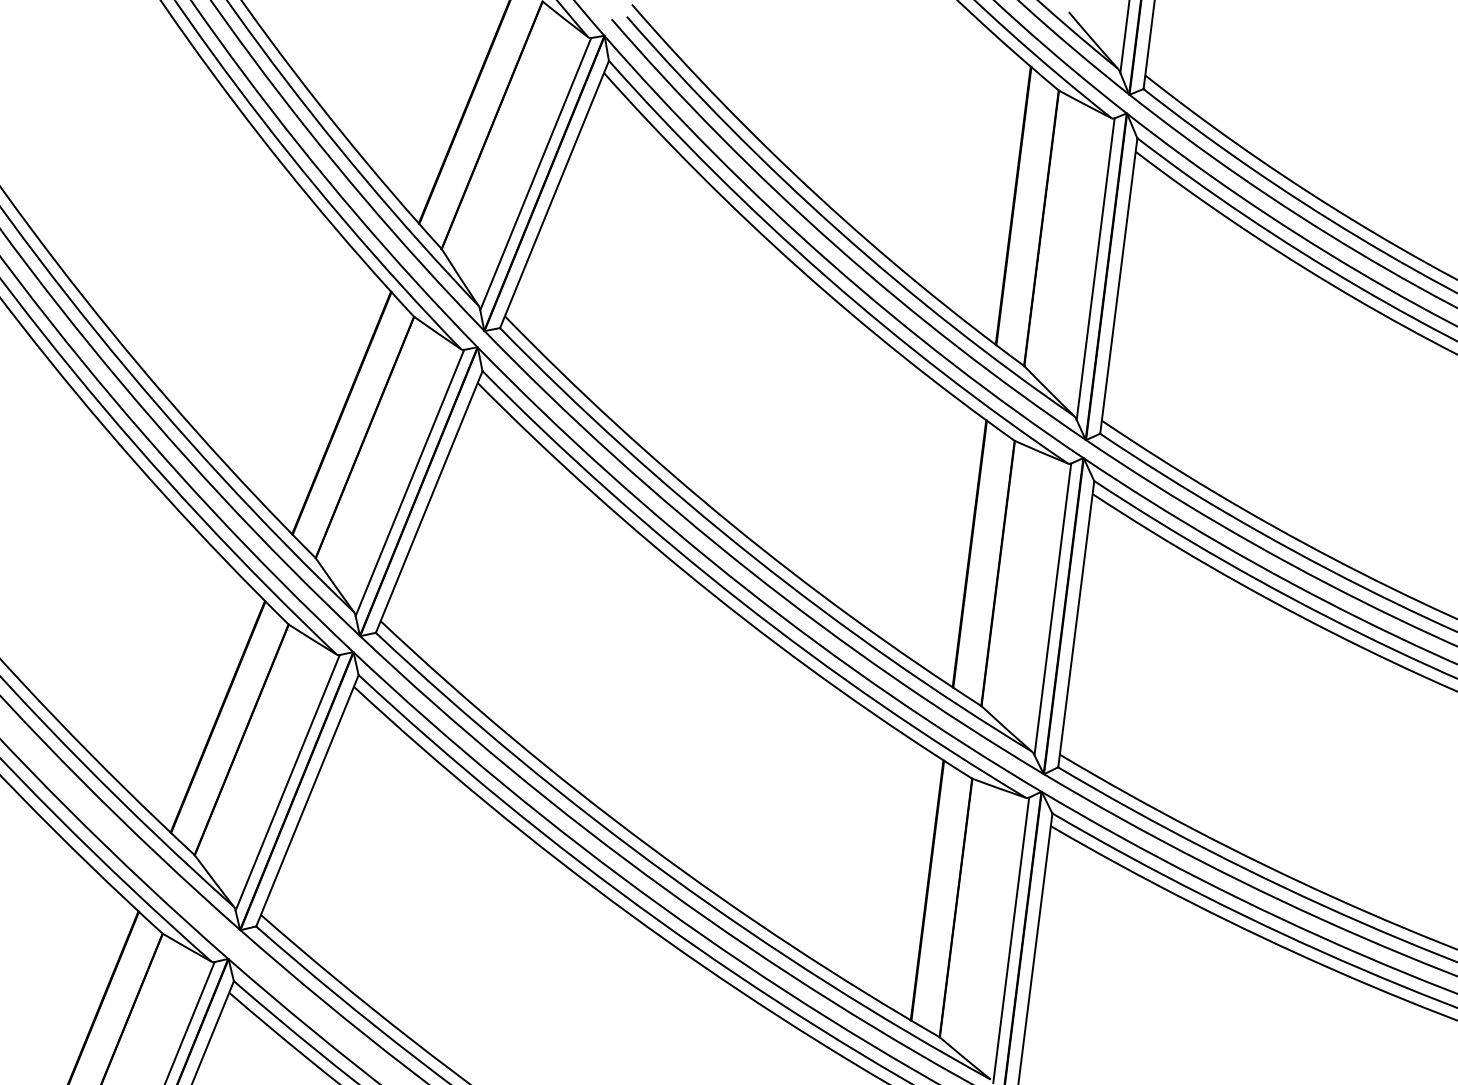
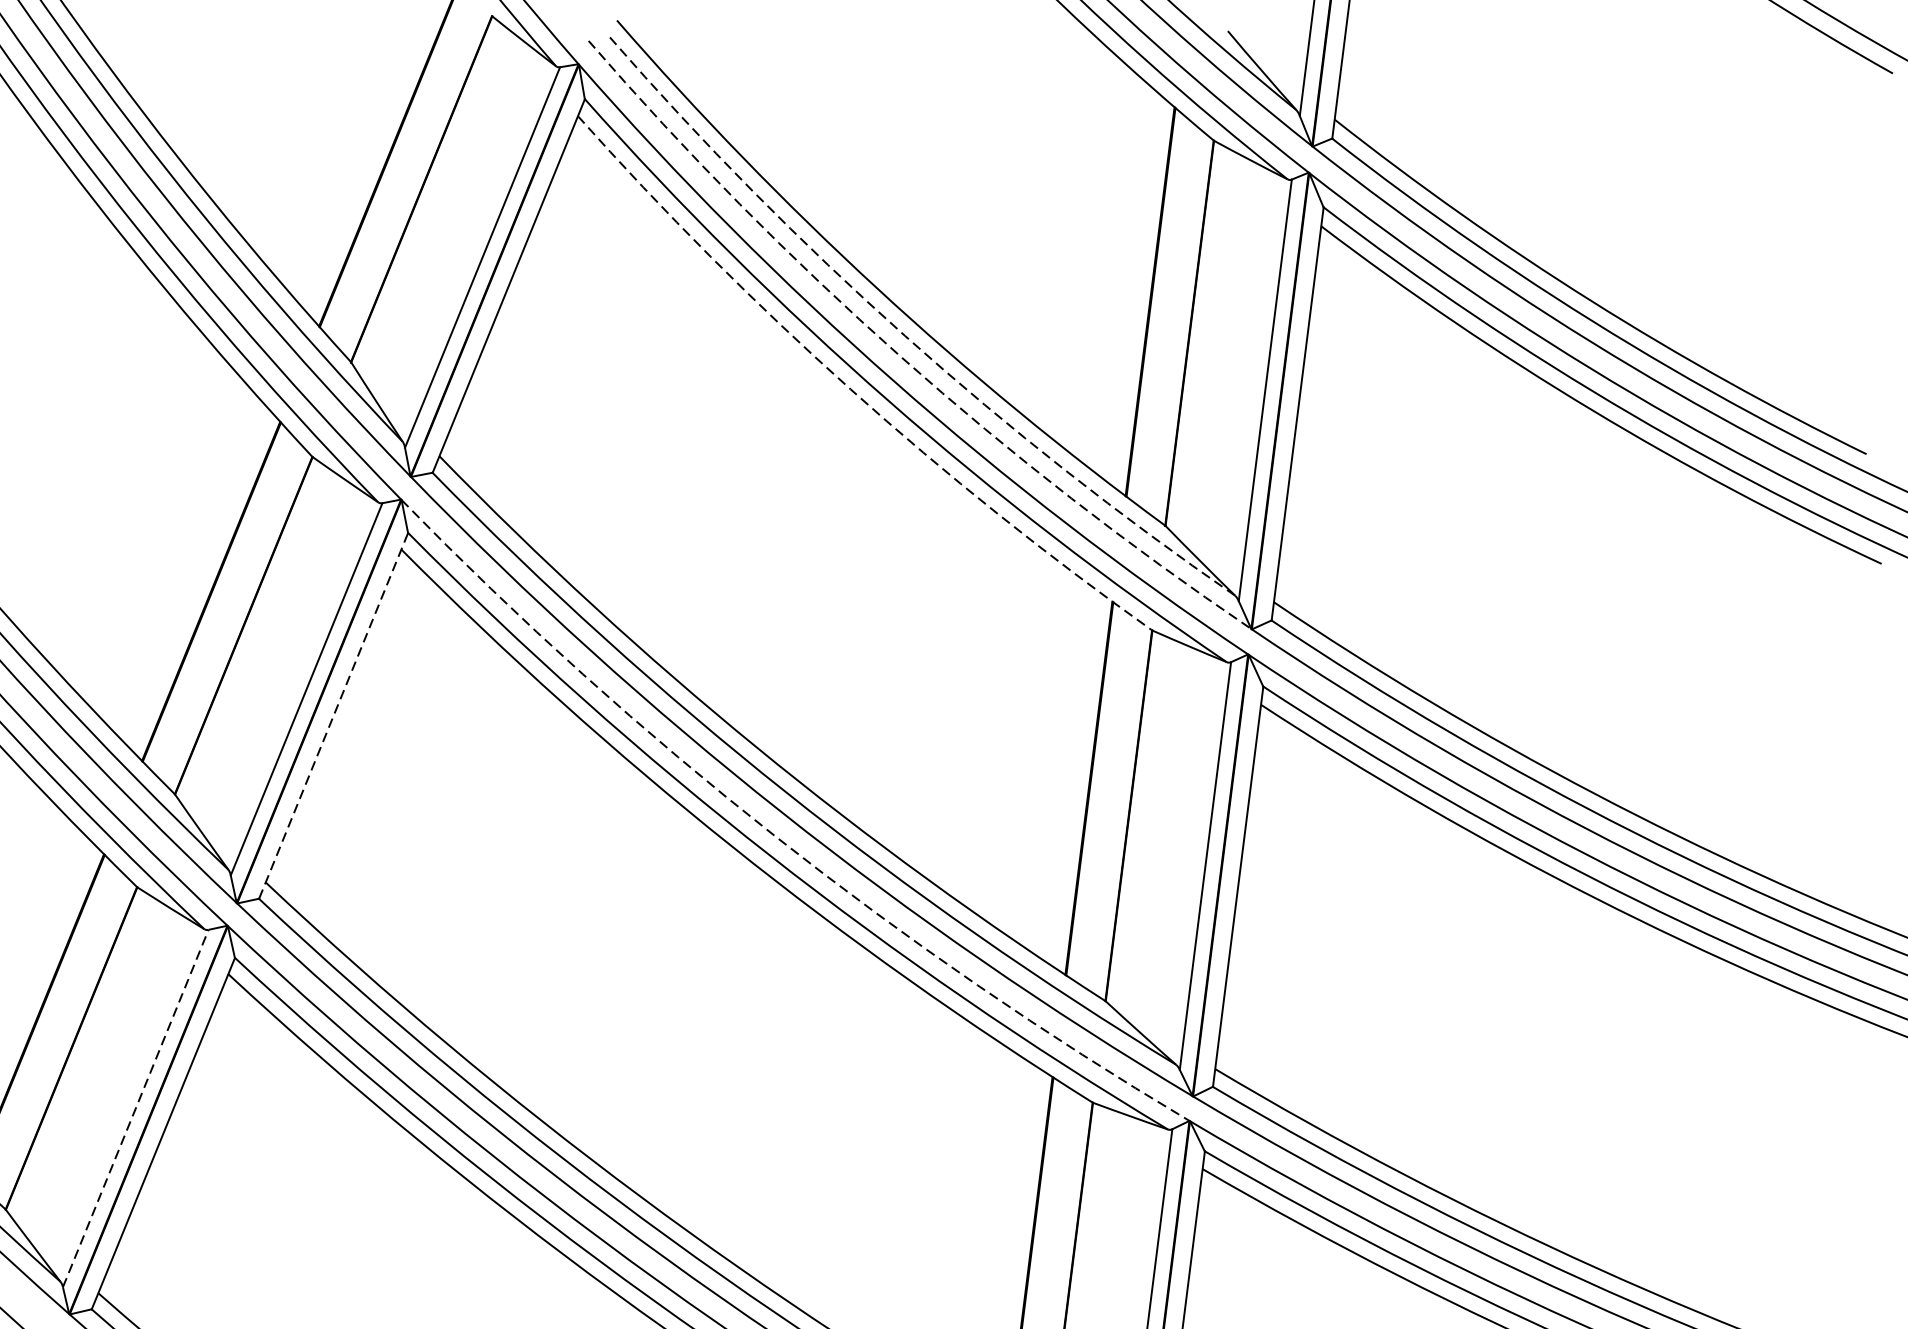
arc: (838, 230) -> (905, 336), solid -> dashed
arc: (834, 245) -> (900, 357), solid -> dashed
arc: (799, 268) -> (851, 389), solid -> dashed
line: (429, 501) -> (334, 715), solid -> dashed
arc: (745, 588) -> (775, 836), solid -> dashed
line: (287, 782) -> (135, 1108), solid -> dashed

